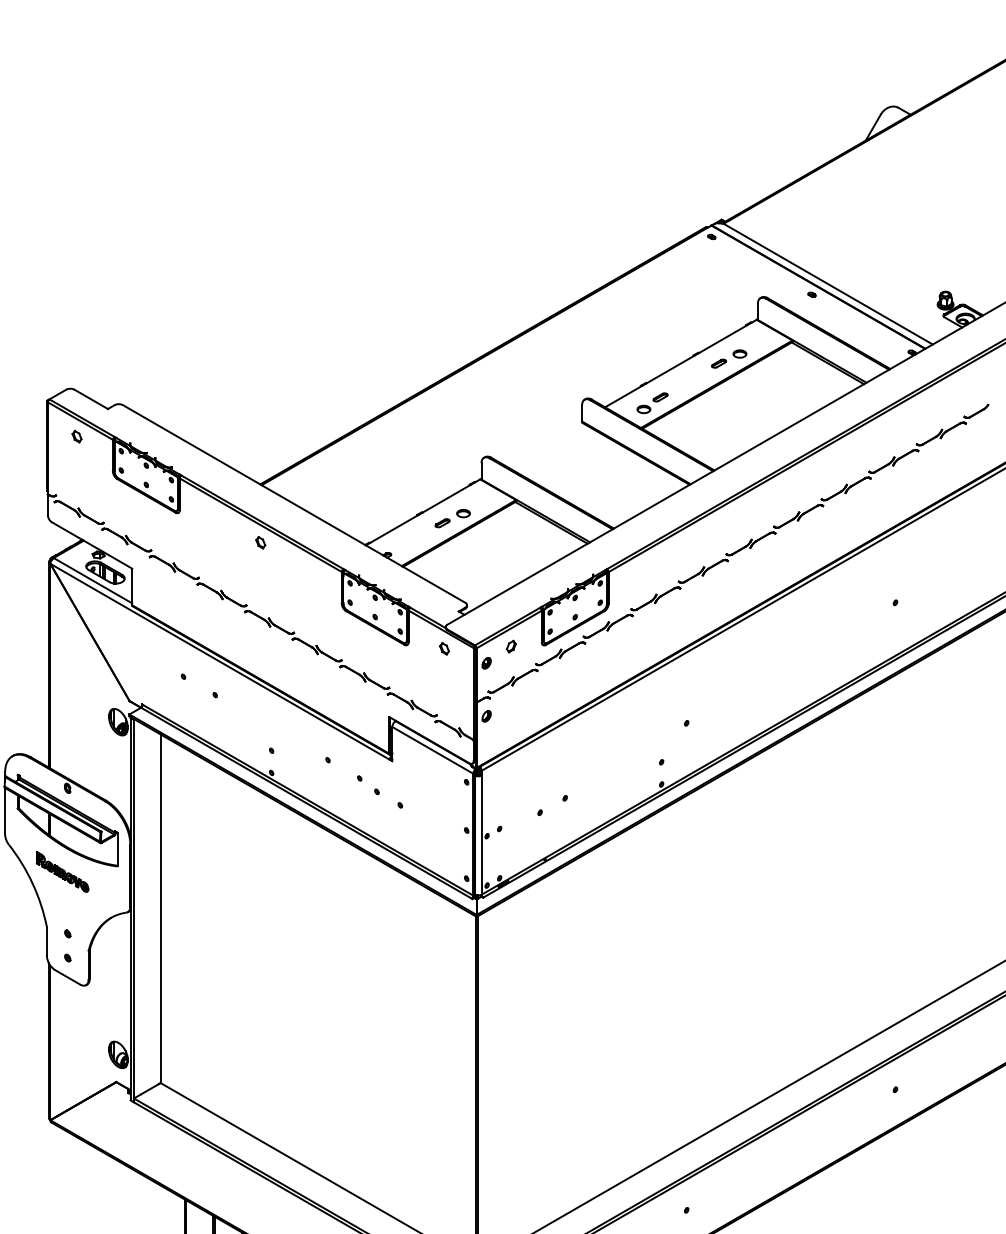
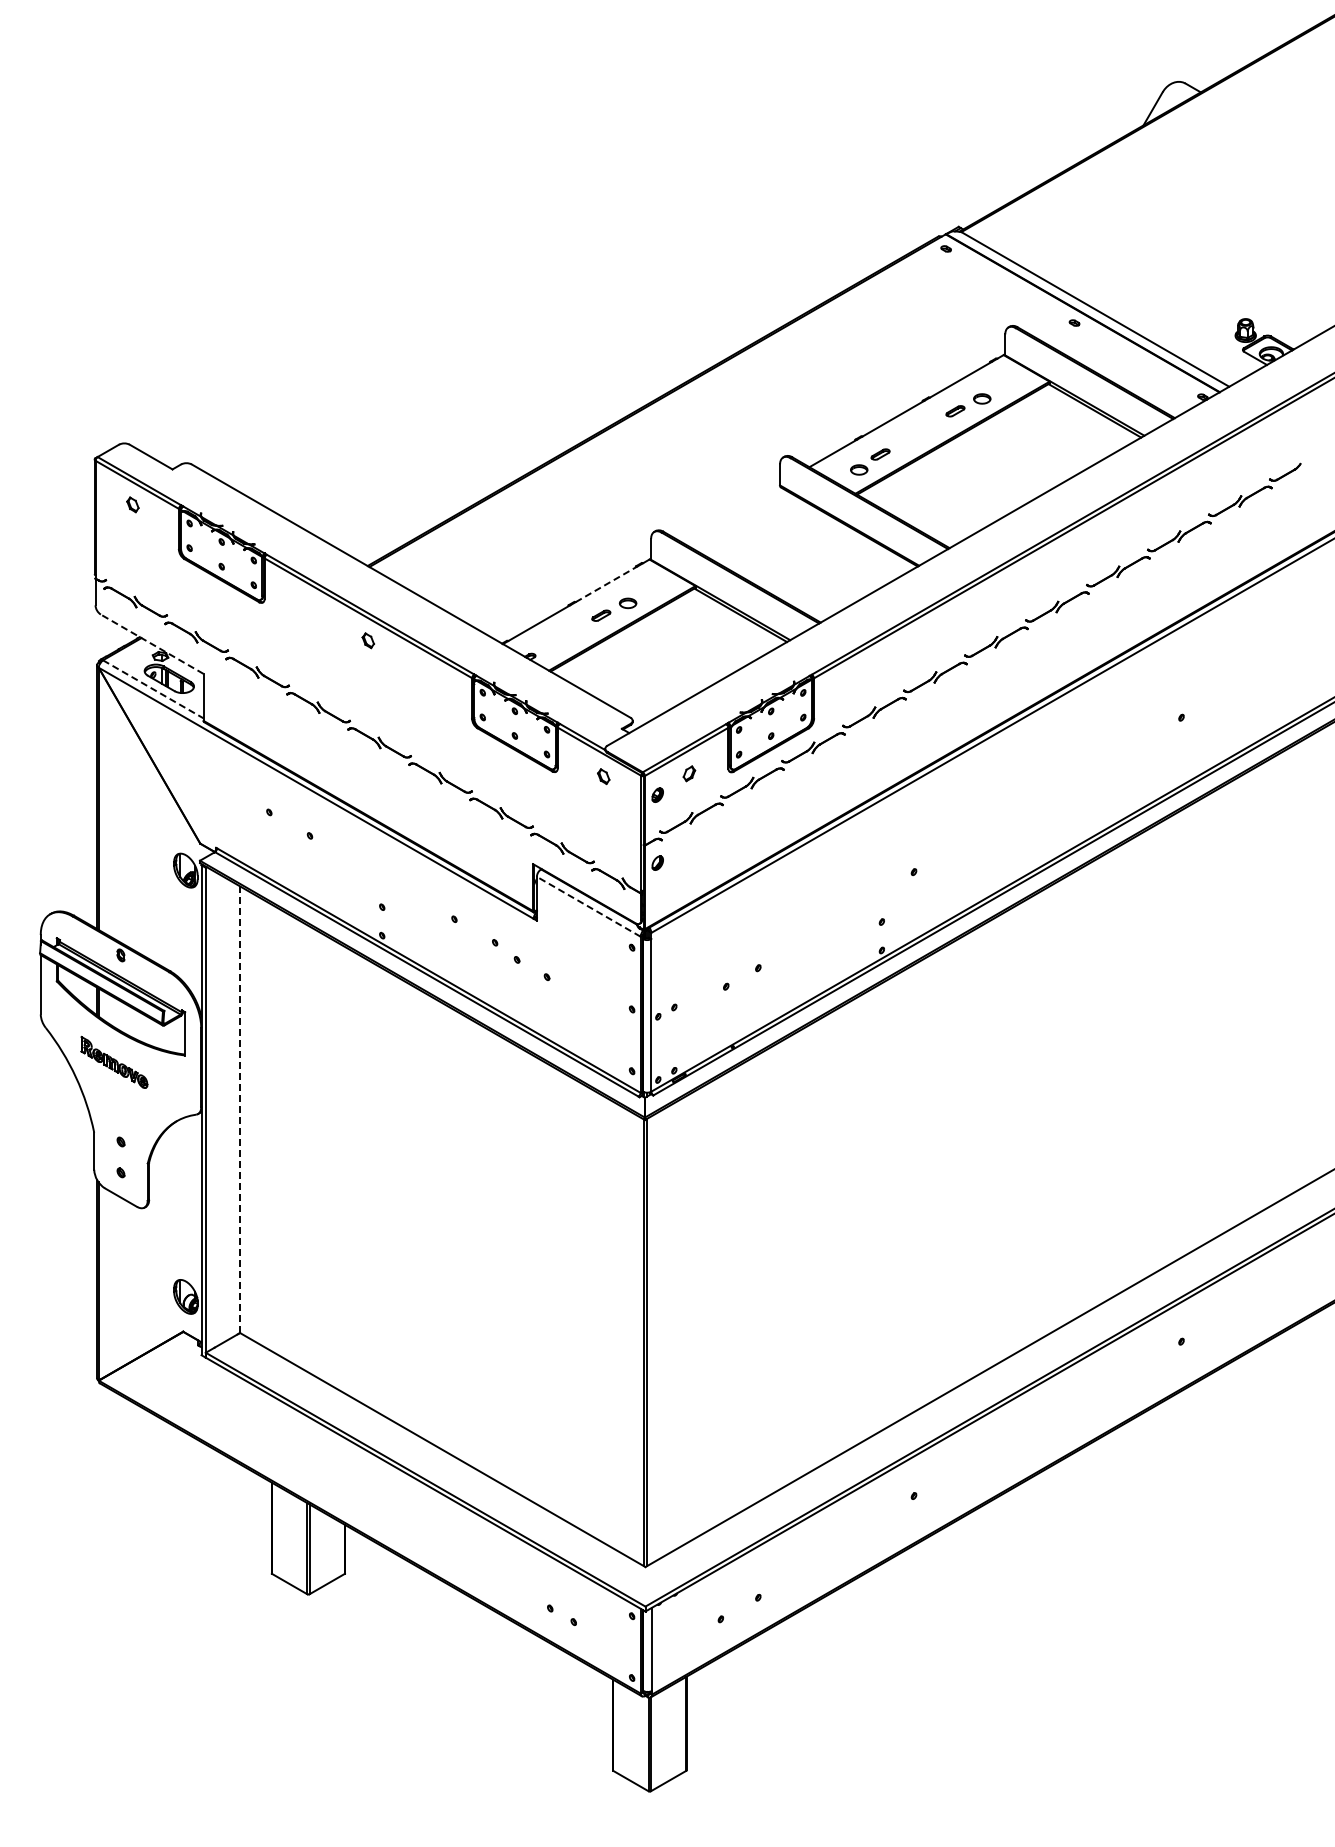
line: (446, 498) -> (606, 584), solid -> dashed
line: (91, 545) -> (151, 644), solid -> dashed
line: (93, 580) -> (153, 689), solid -> dashed
line: (432, 750) -> (588, 906), solid -> dashed
line: (161, 908) -> (240, 1109), solid -> dashed

